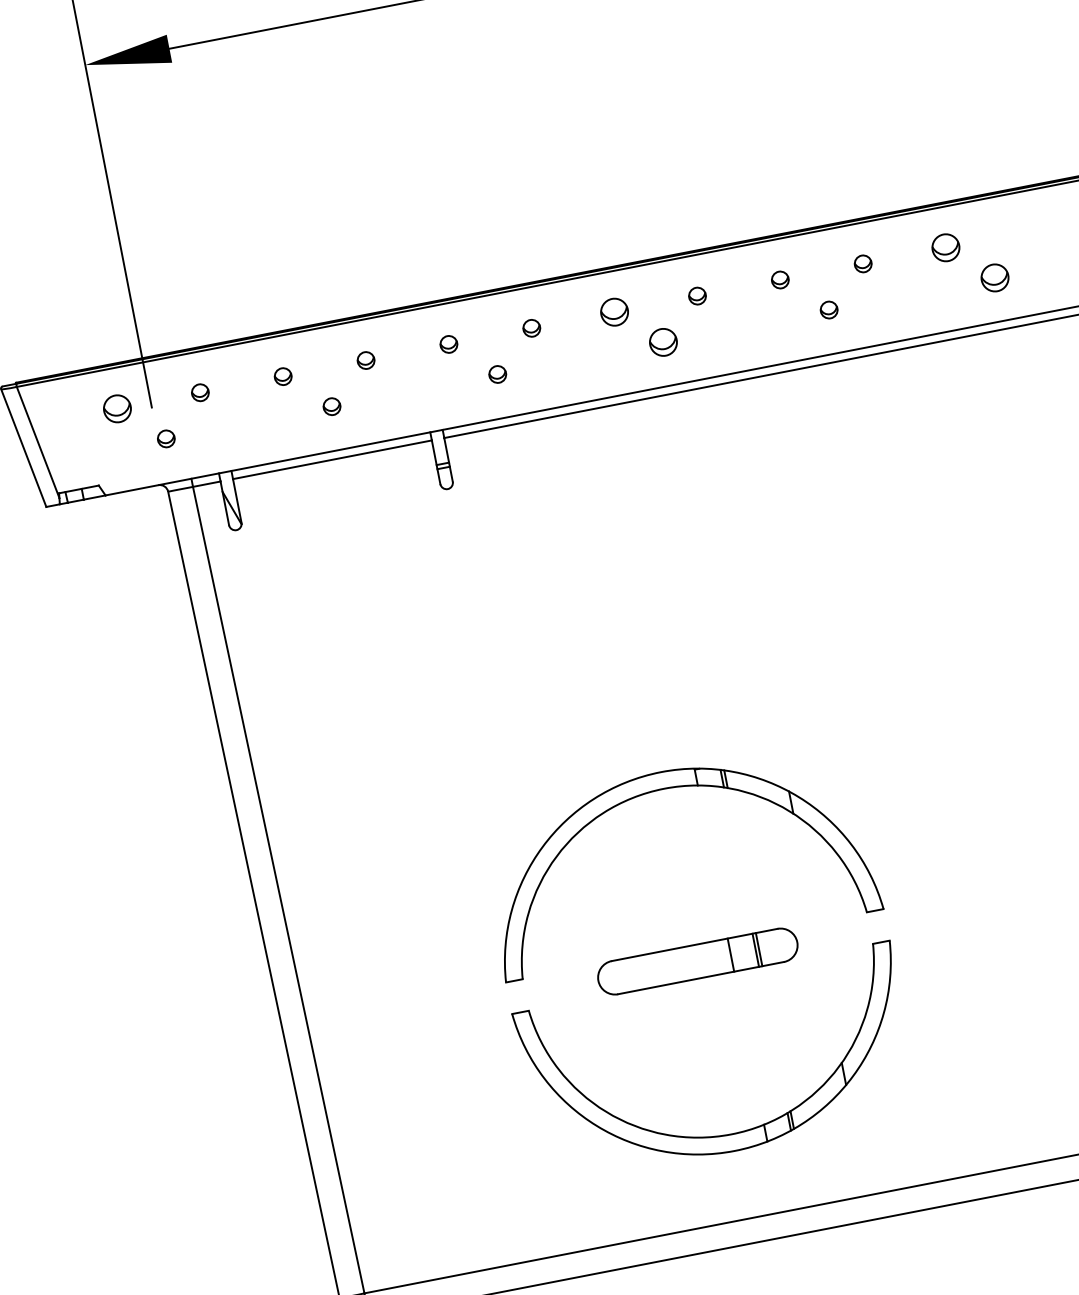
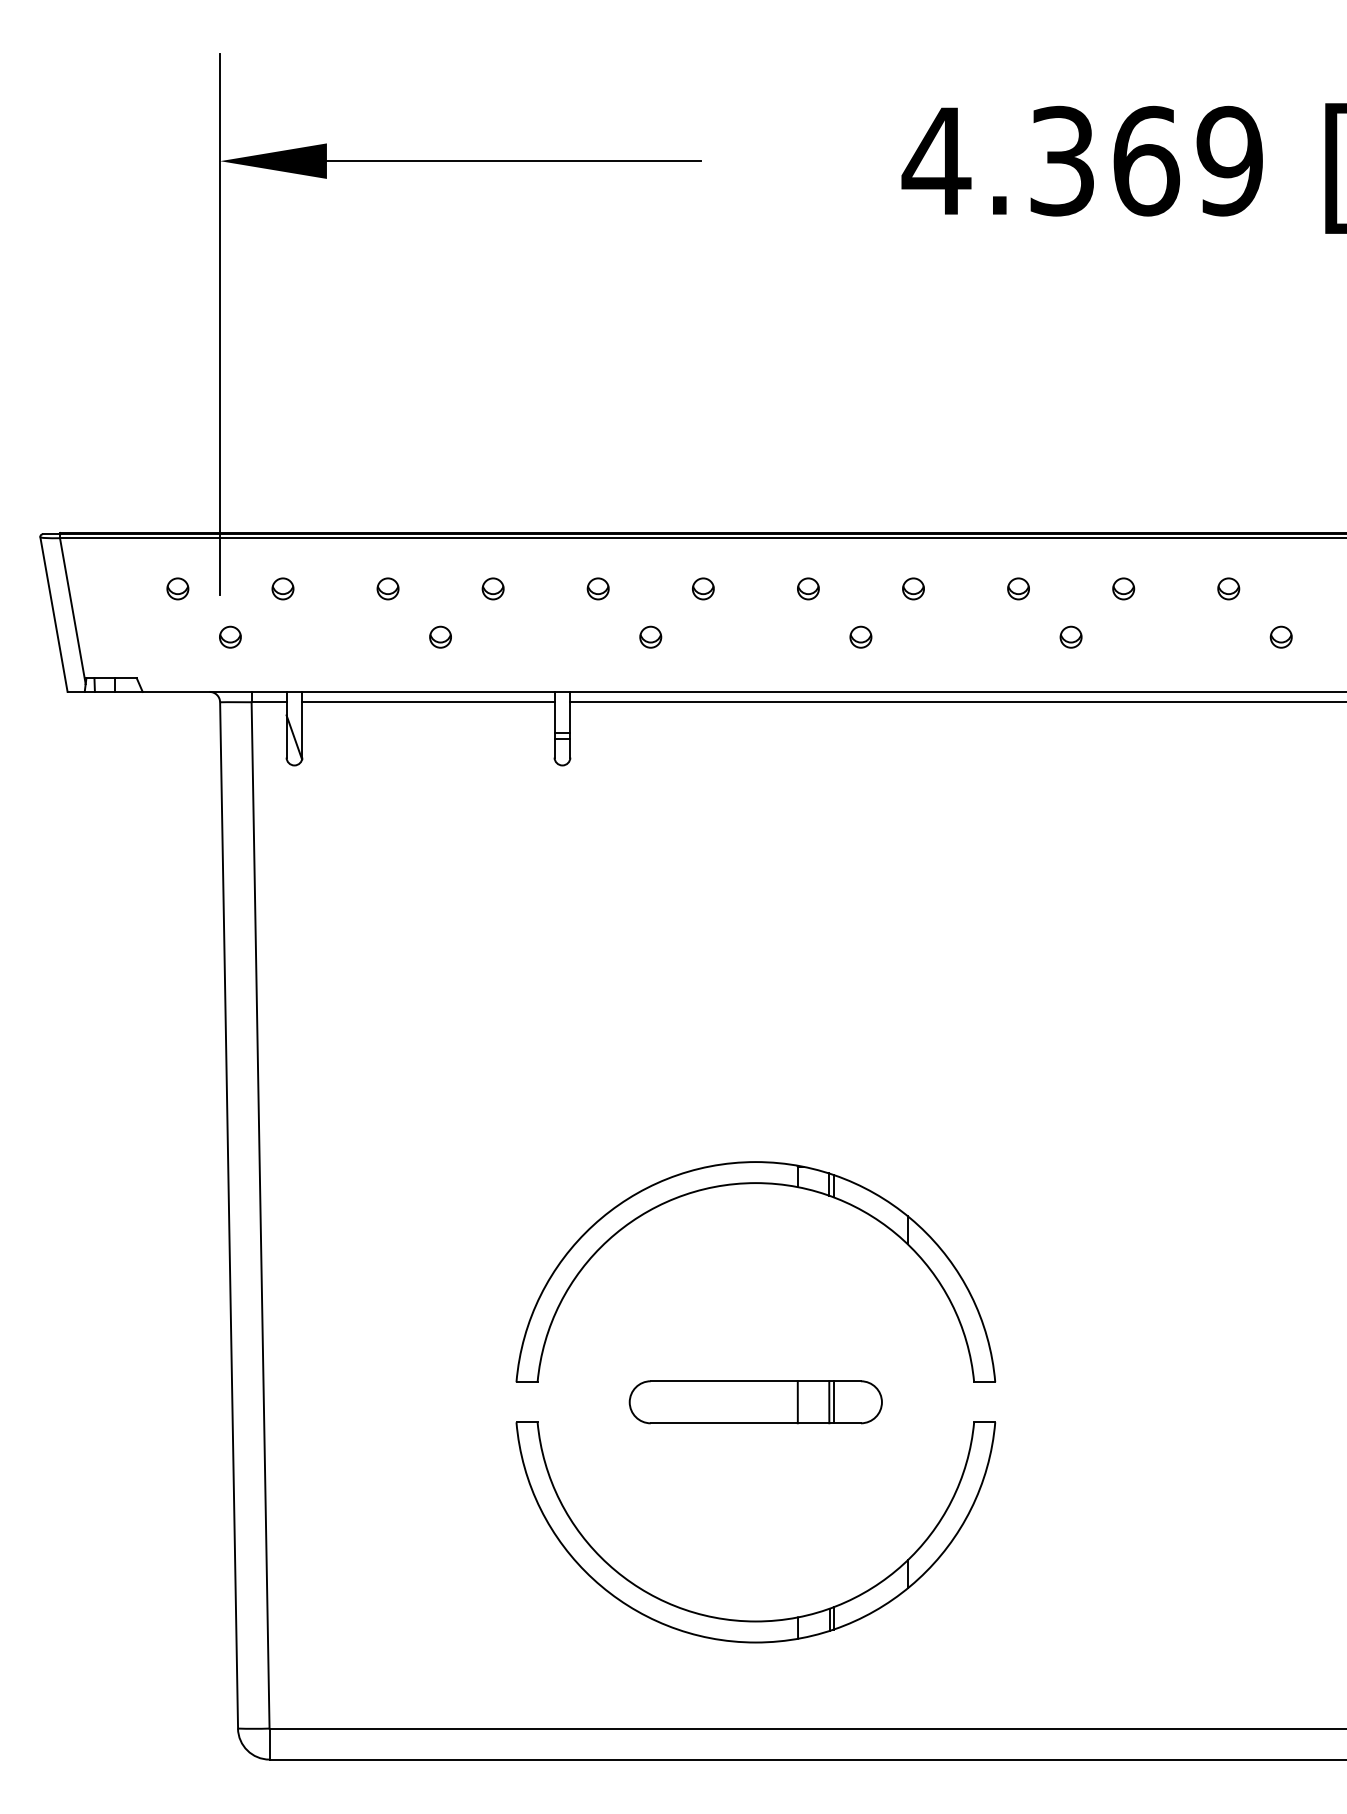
part: (945, 247) -> (1228, 588), size x0.62
part: (994, 277) -> (1280, 636), size x0.62
part: (614, 311) -> (808, 588), size x0.62
part: (663, 341) -> (860, 636), size x0.62
part: (117, 408) -> (177, 588), size x0.62

